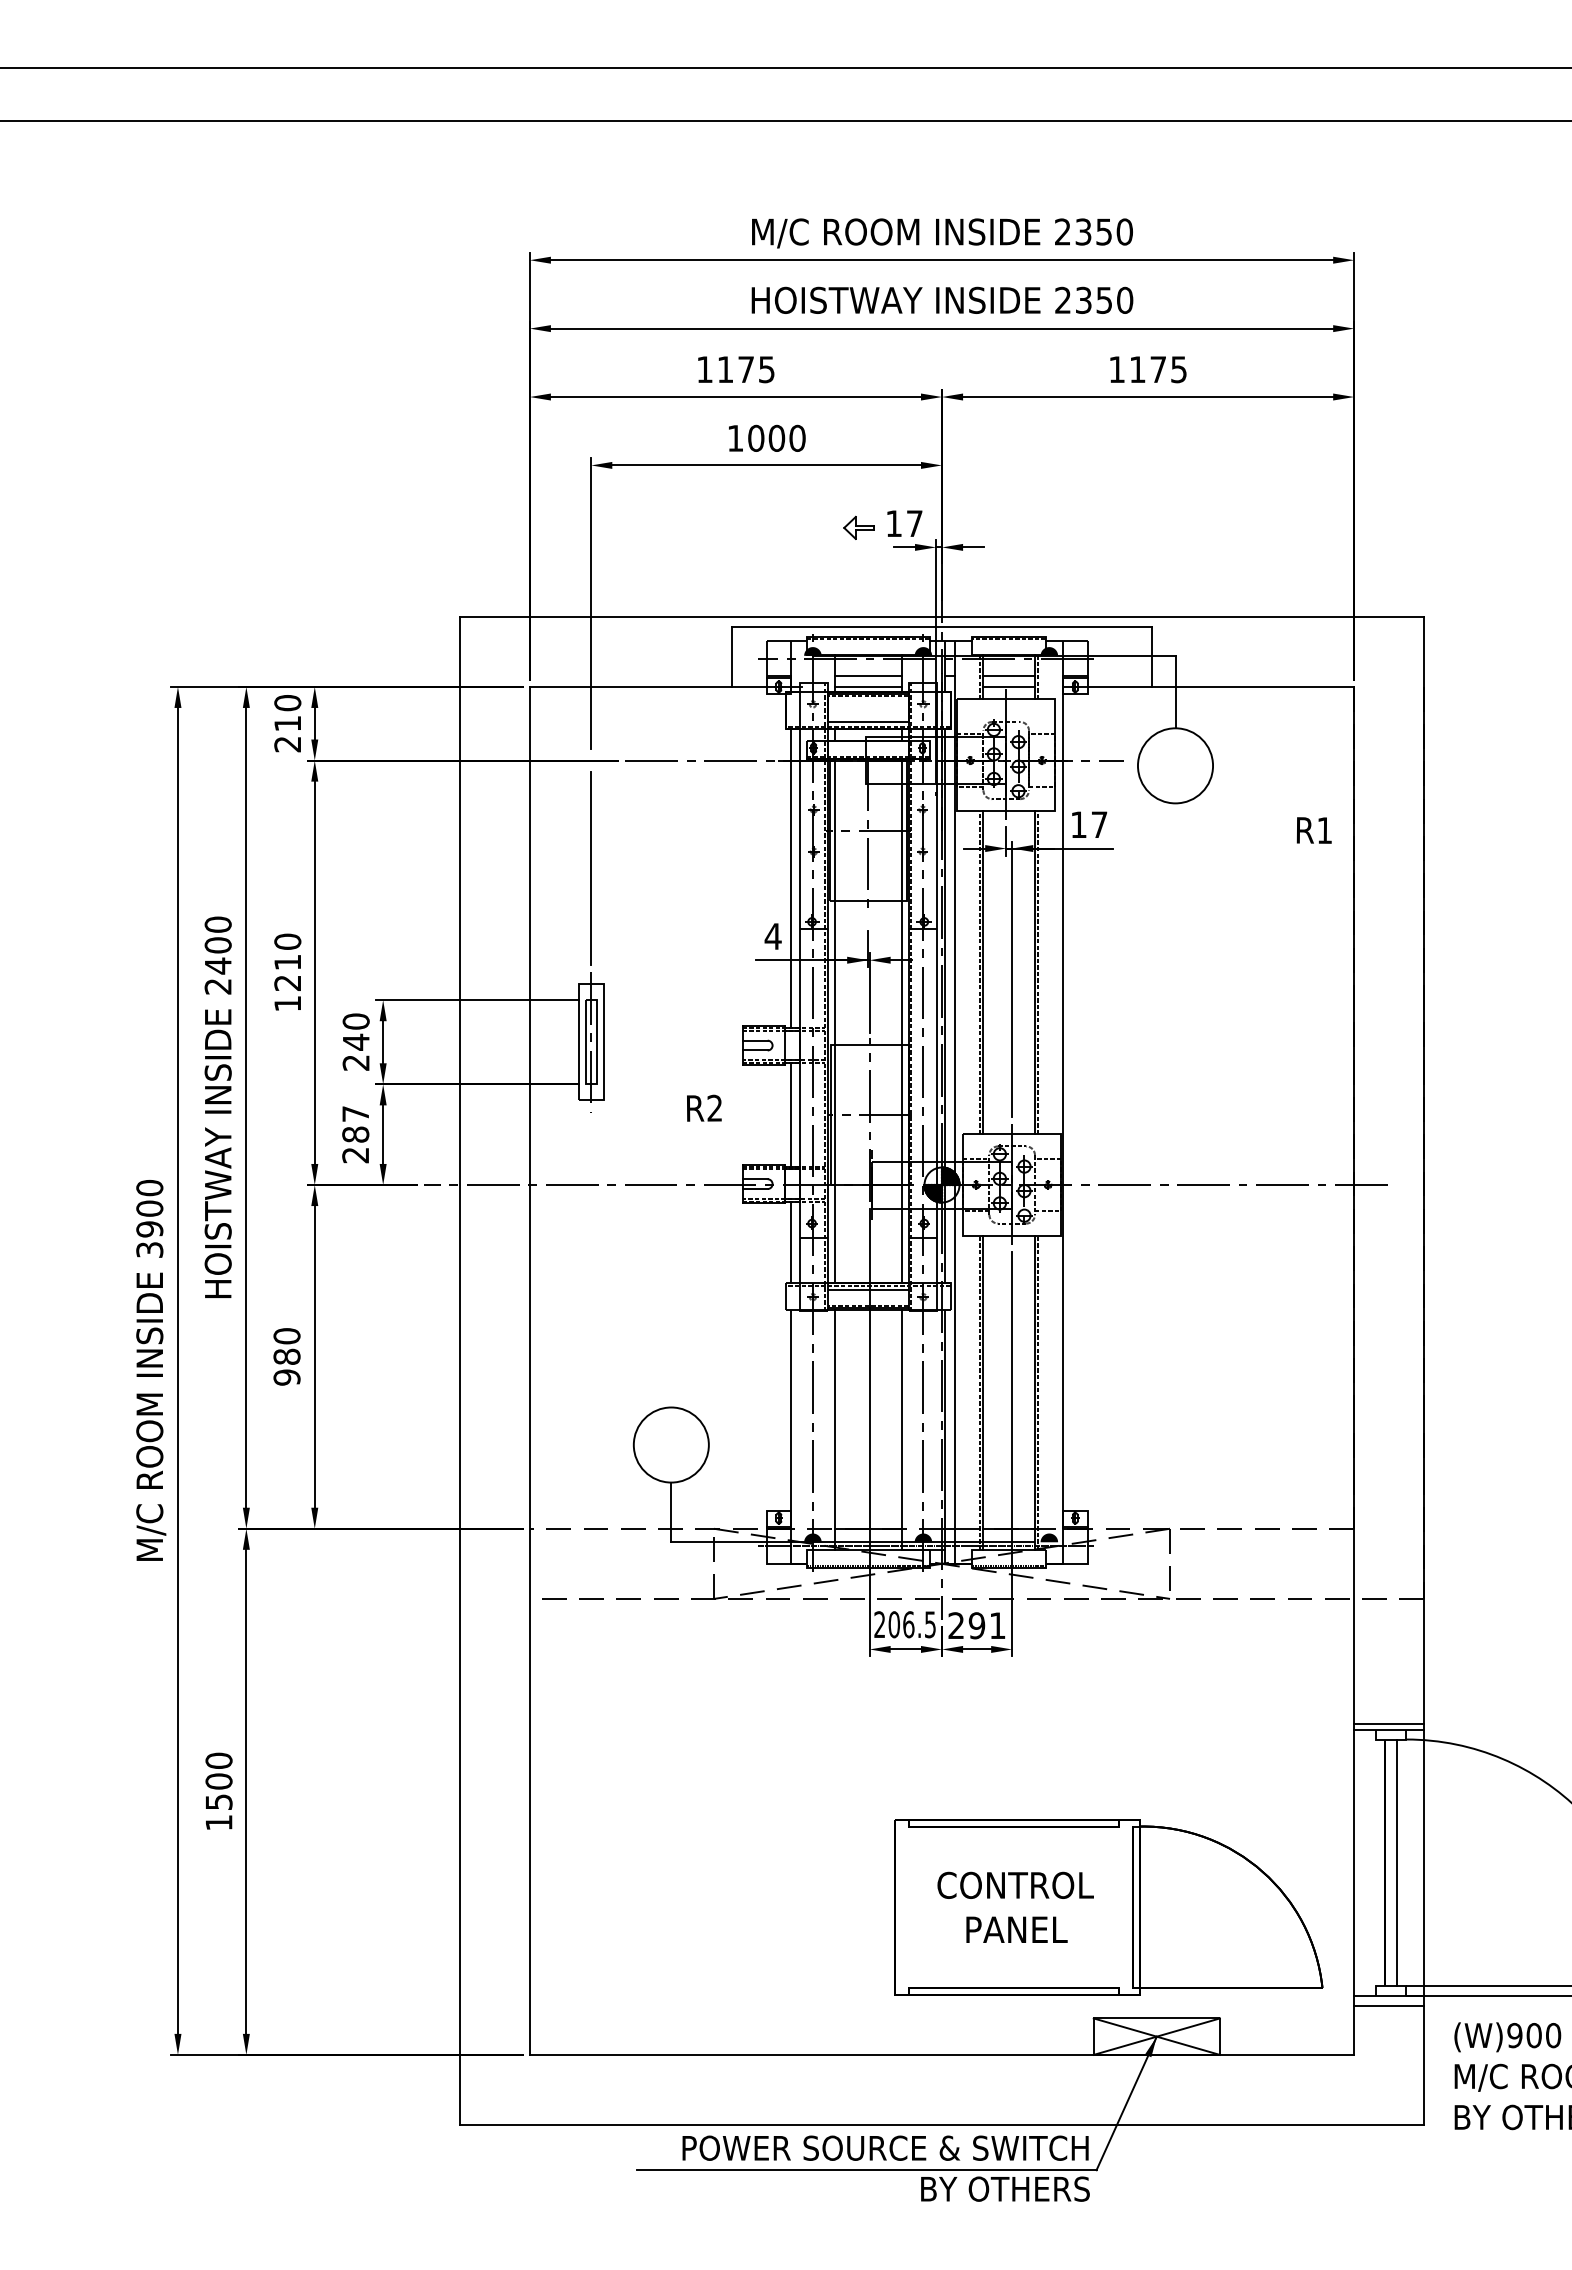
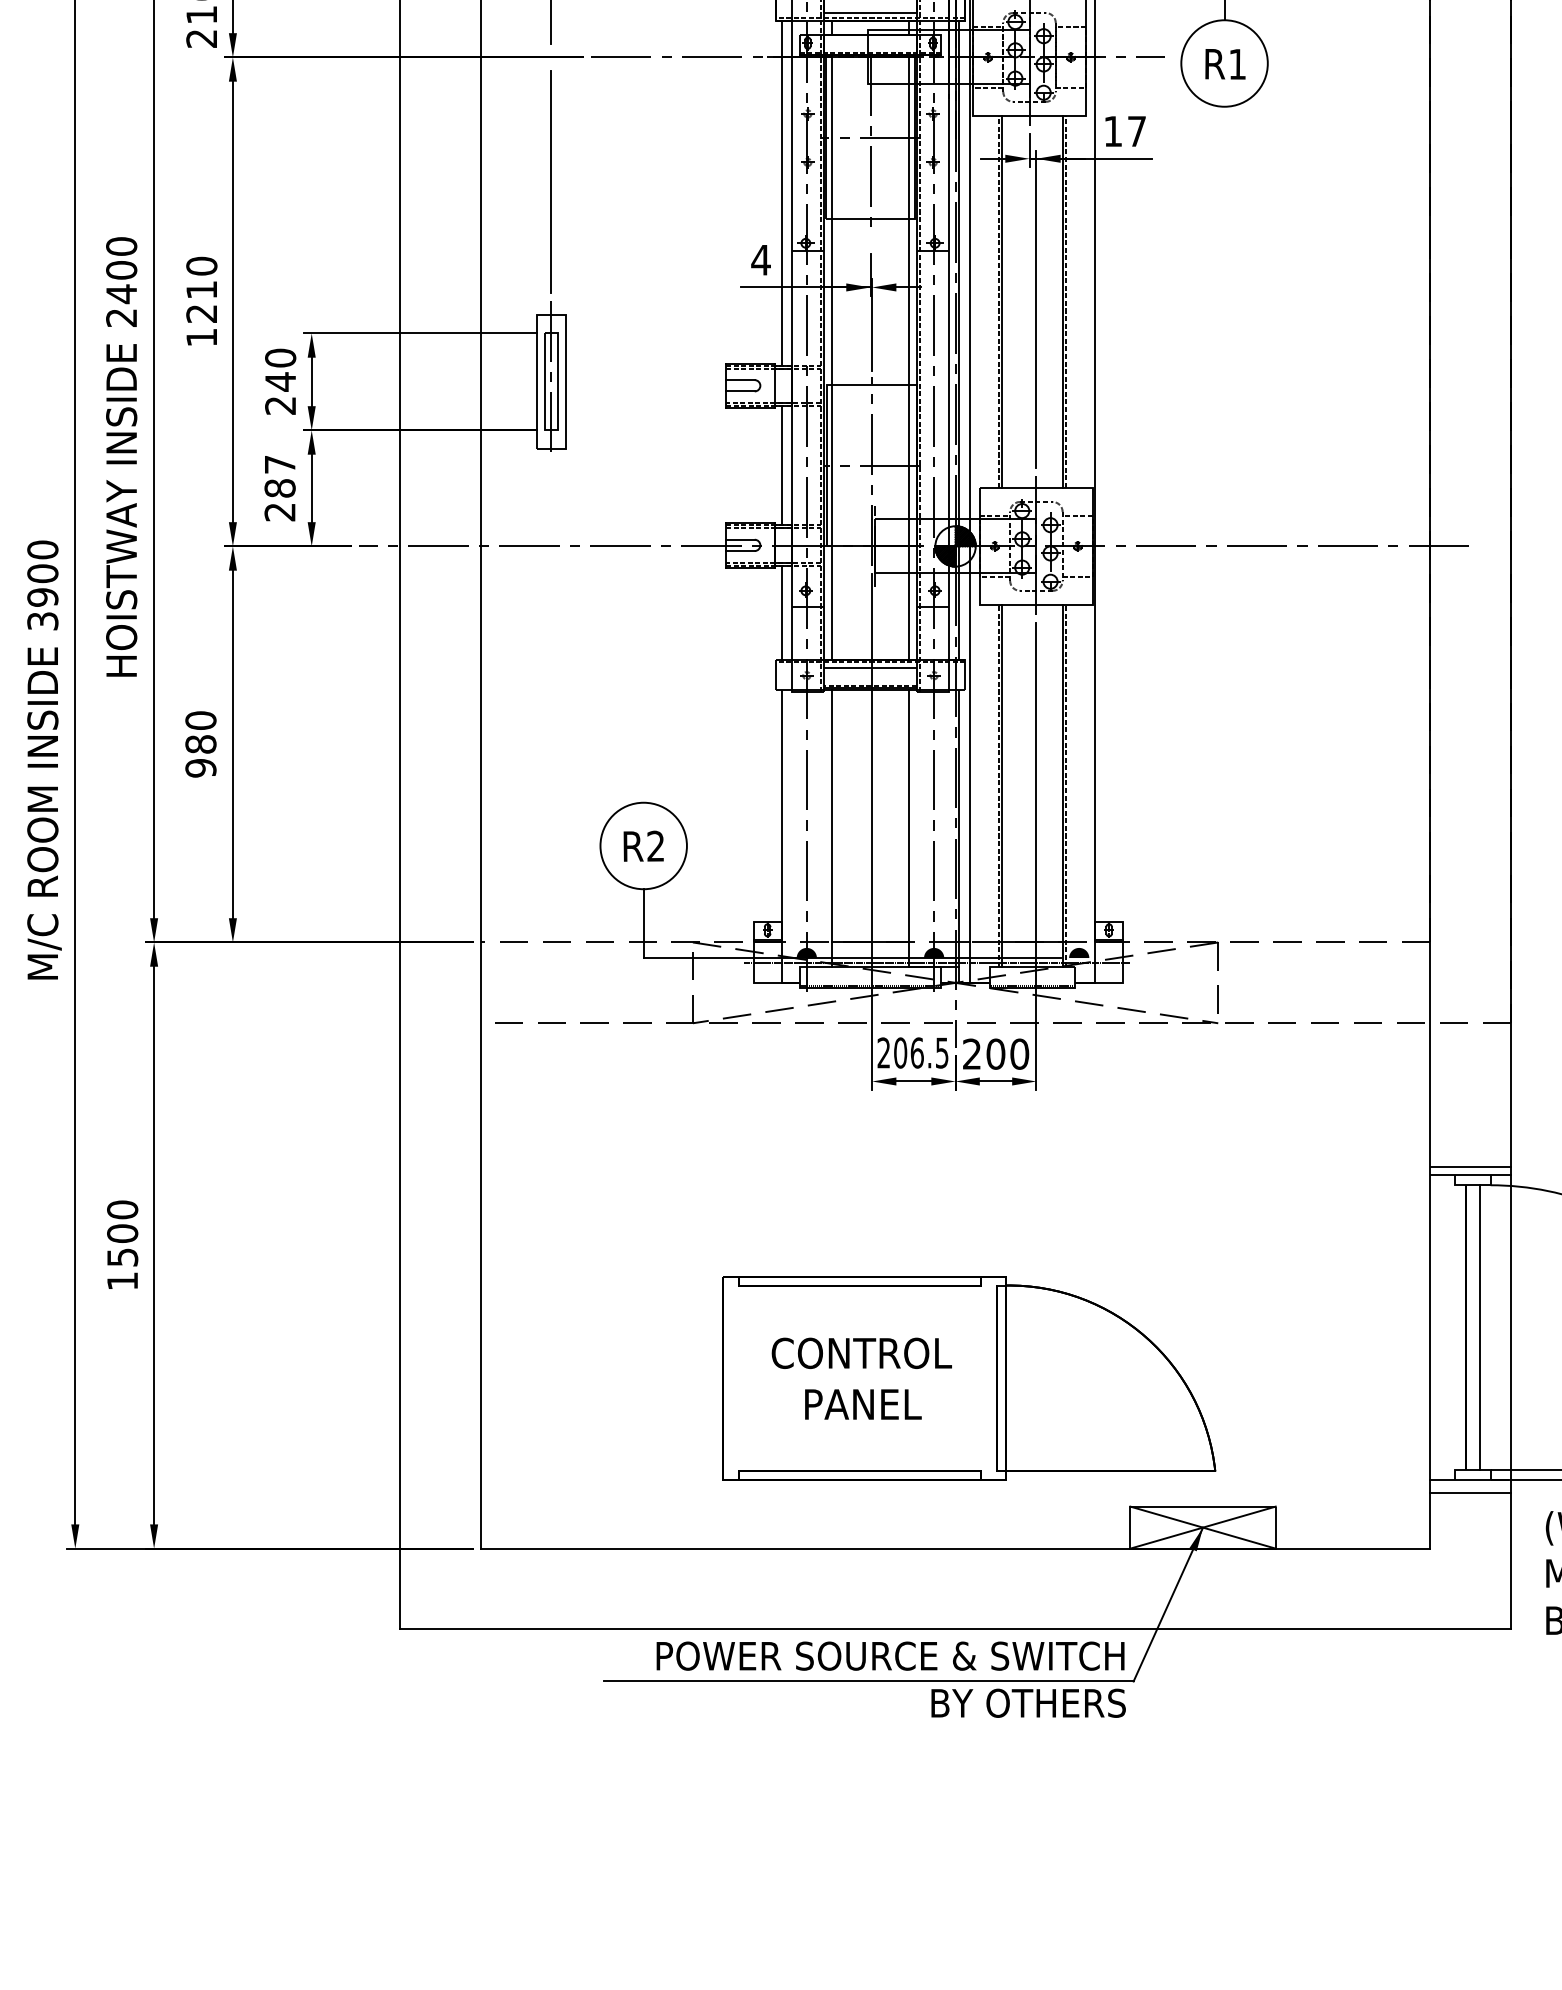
text: (1313, 830) -> (1224, 64), moved
text: (704, 1107) -> (643, 845), moved
text: (986, 1625) -> (1006, 1053), 291 -> 200
part: (1108, 1907) -> (968, 1378), moved

